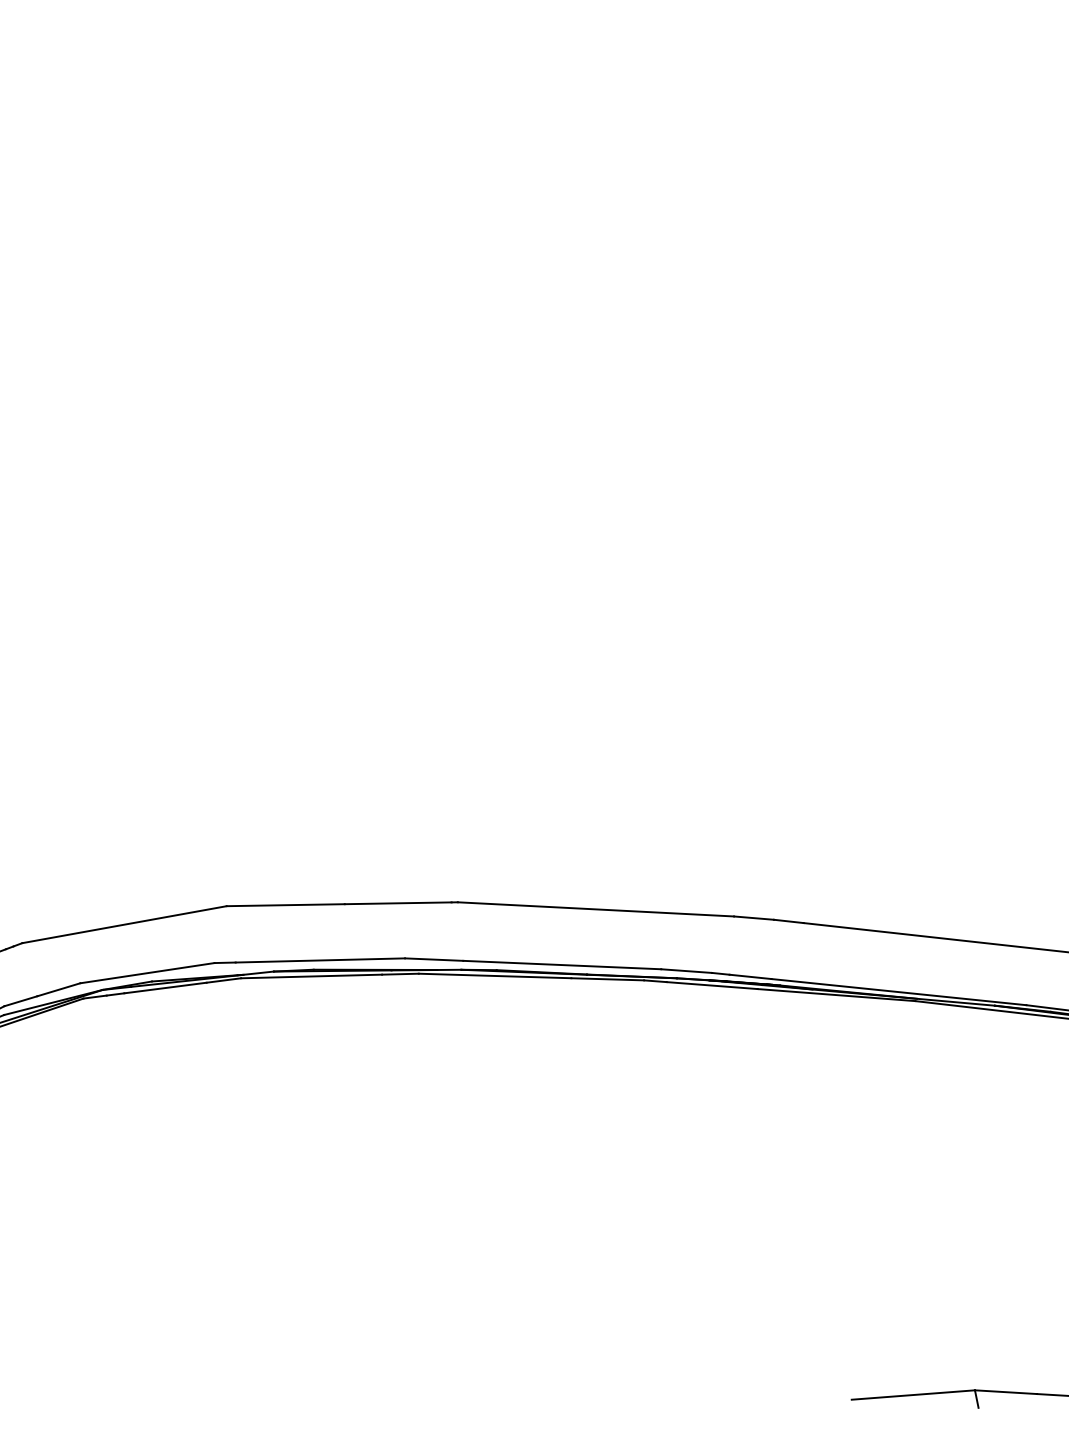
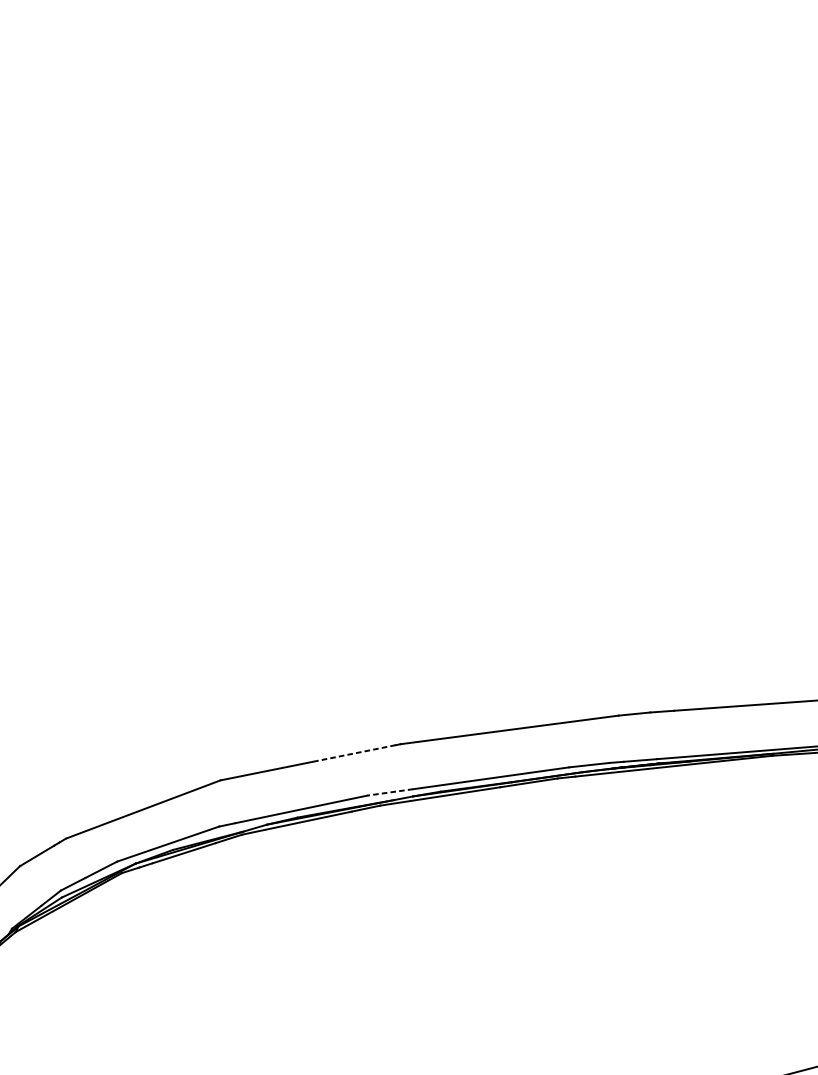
line: (397, 903) -> (353, 753), solid -> dashed
line: (433, 959) -> (389, 792), solid -> dashed

